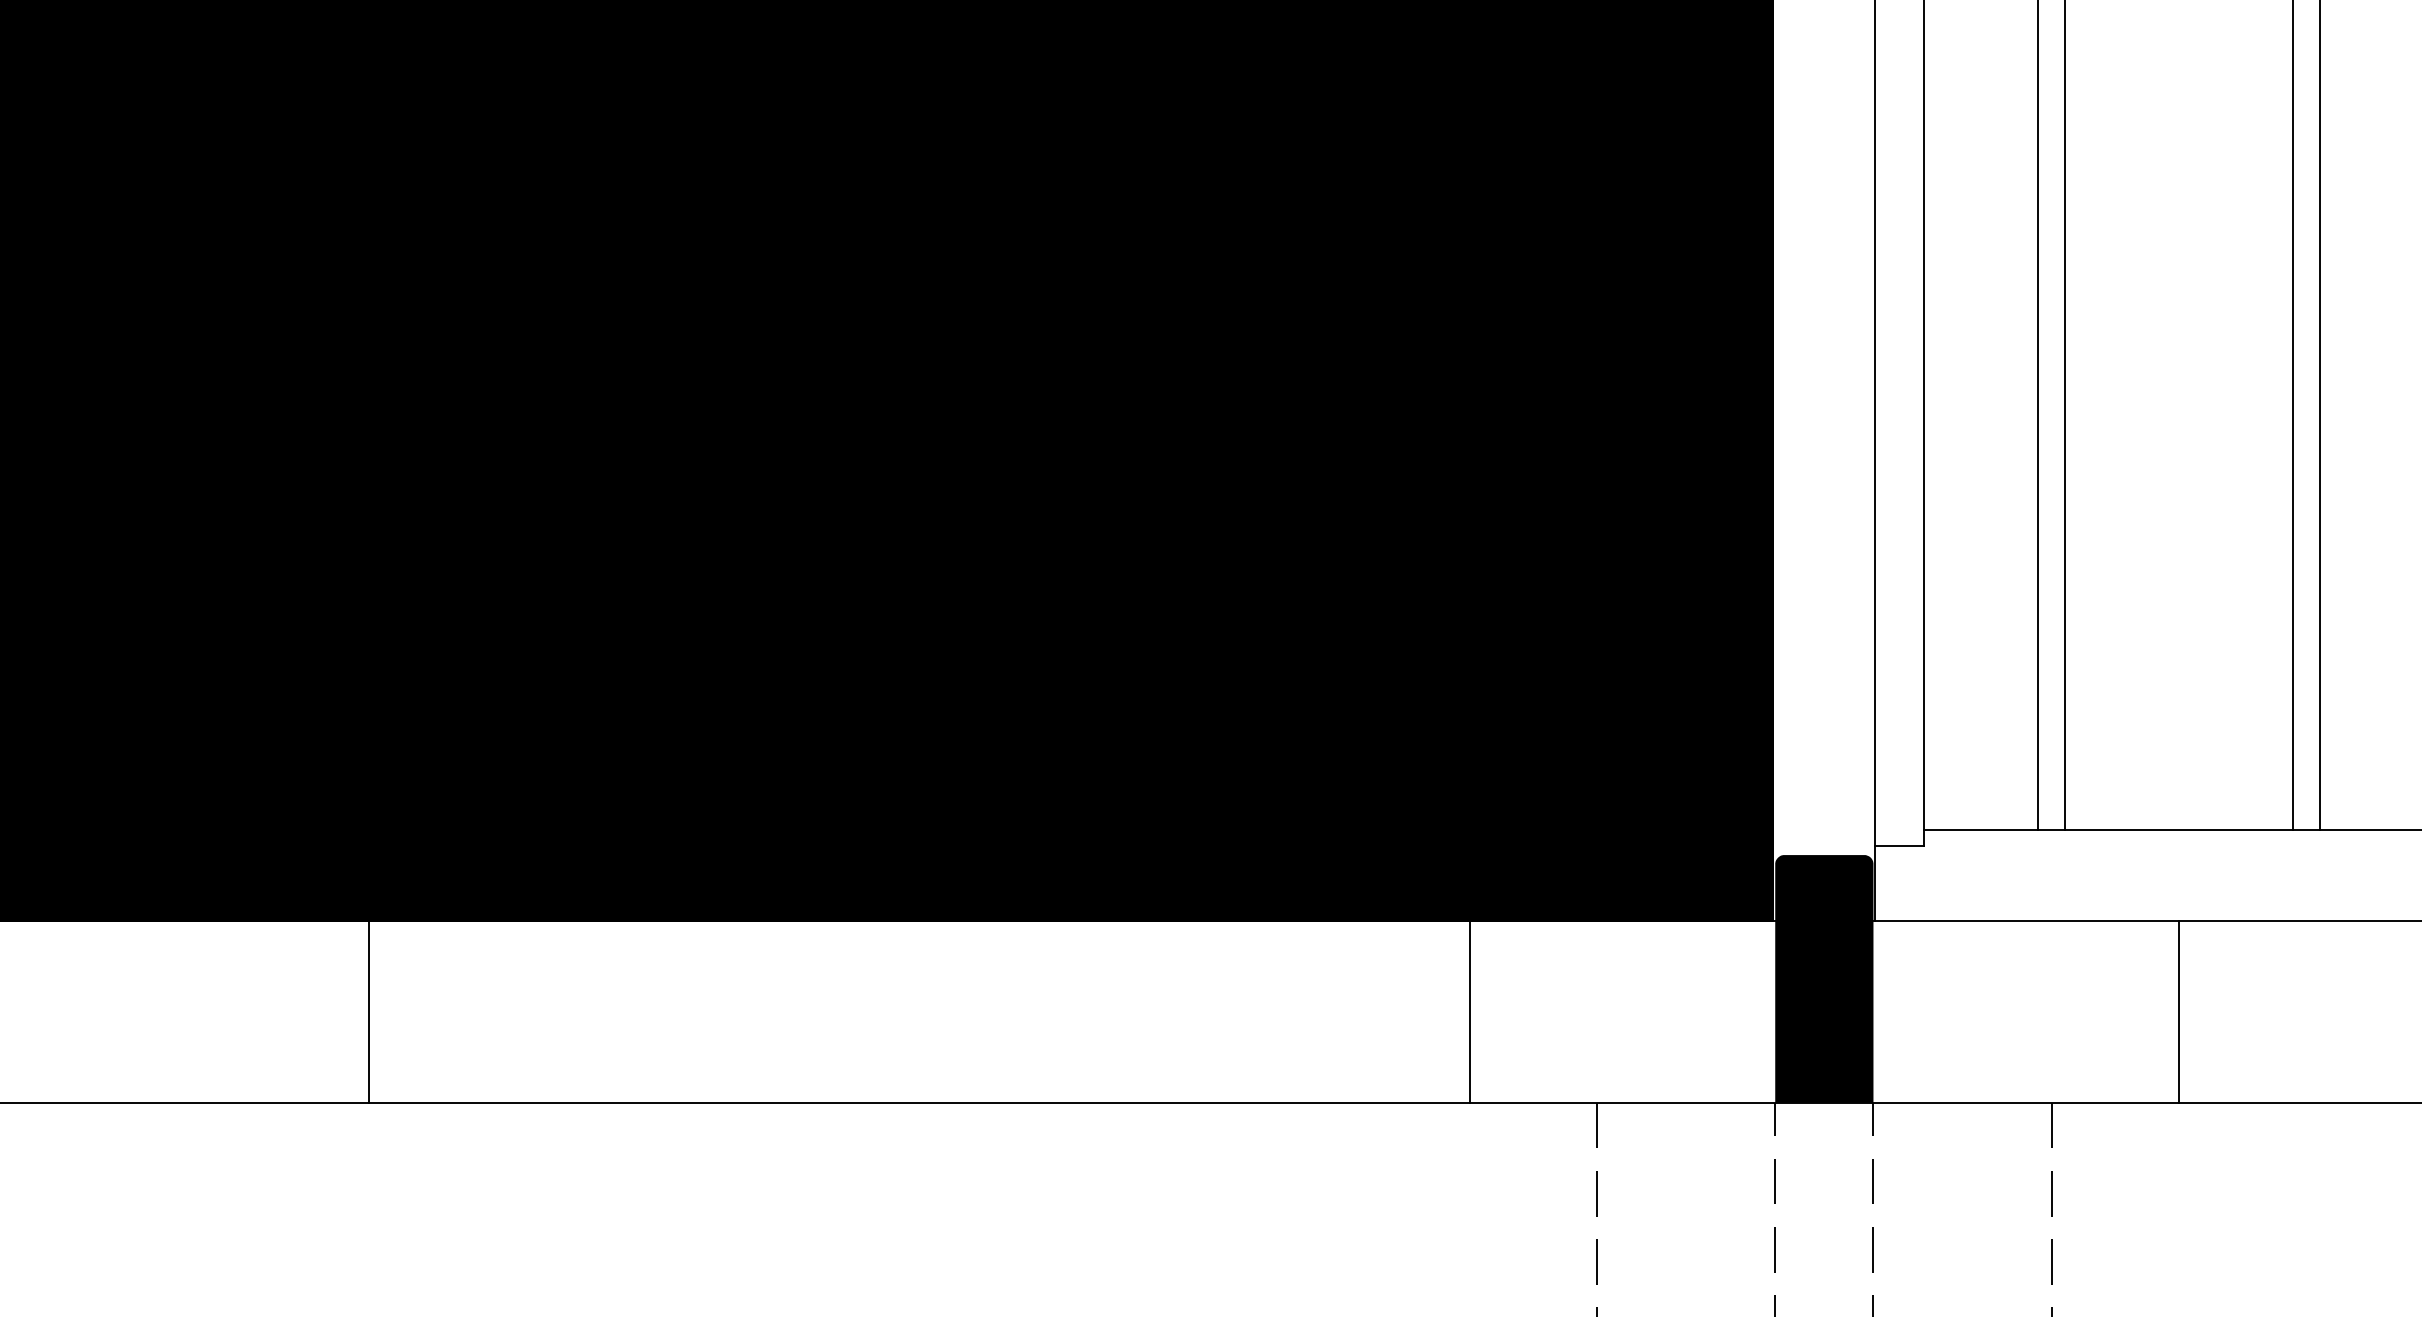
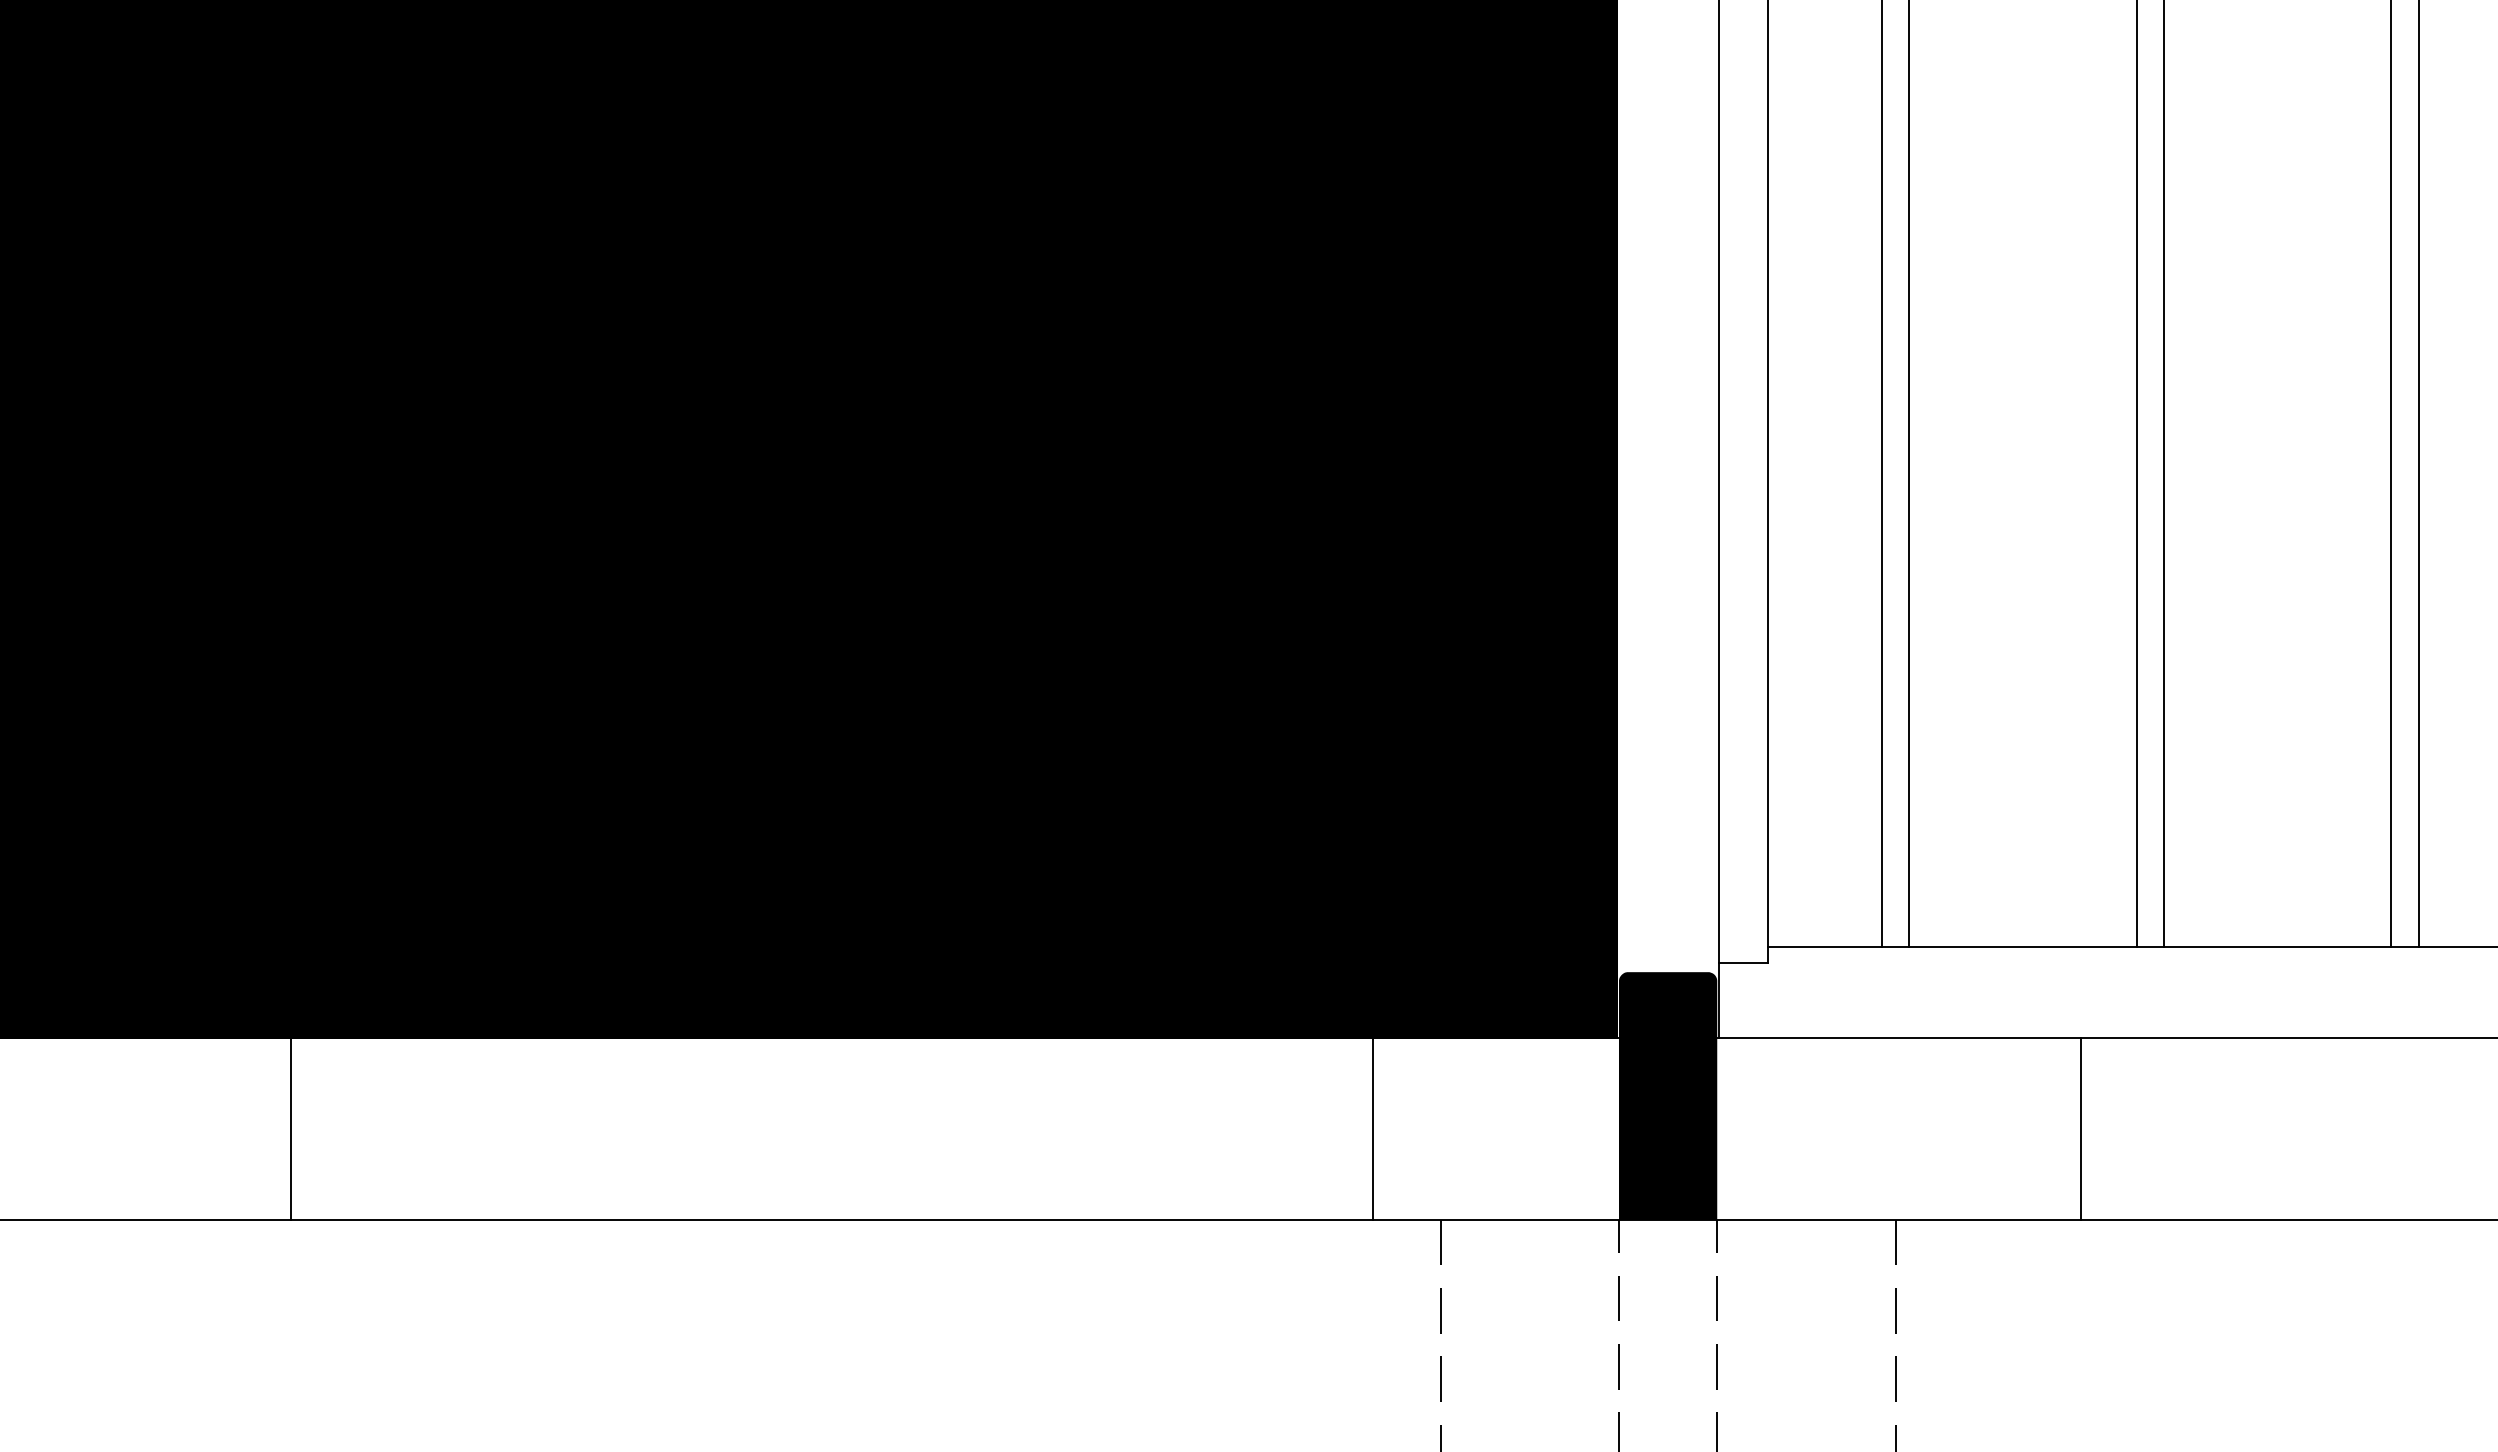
line: (368, 1011) -> (290, 1128), moved
line: (1469, 1011) -> (1373, 1128), moved
line: (2178, 1011) -> (2080, 1128), moved

